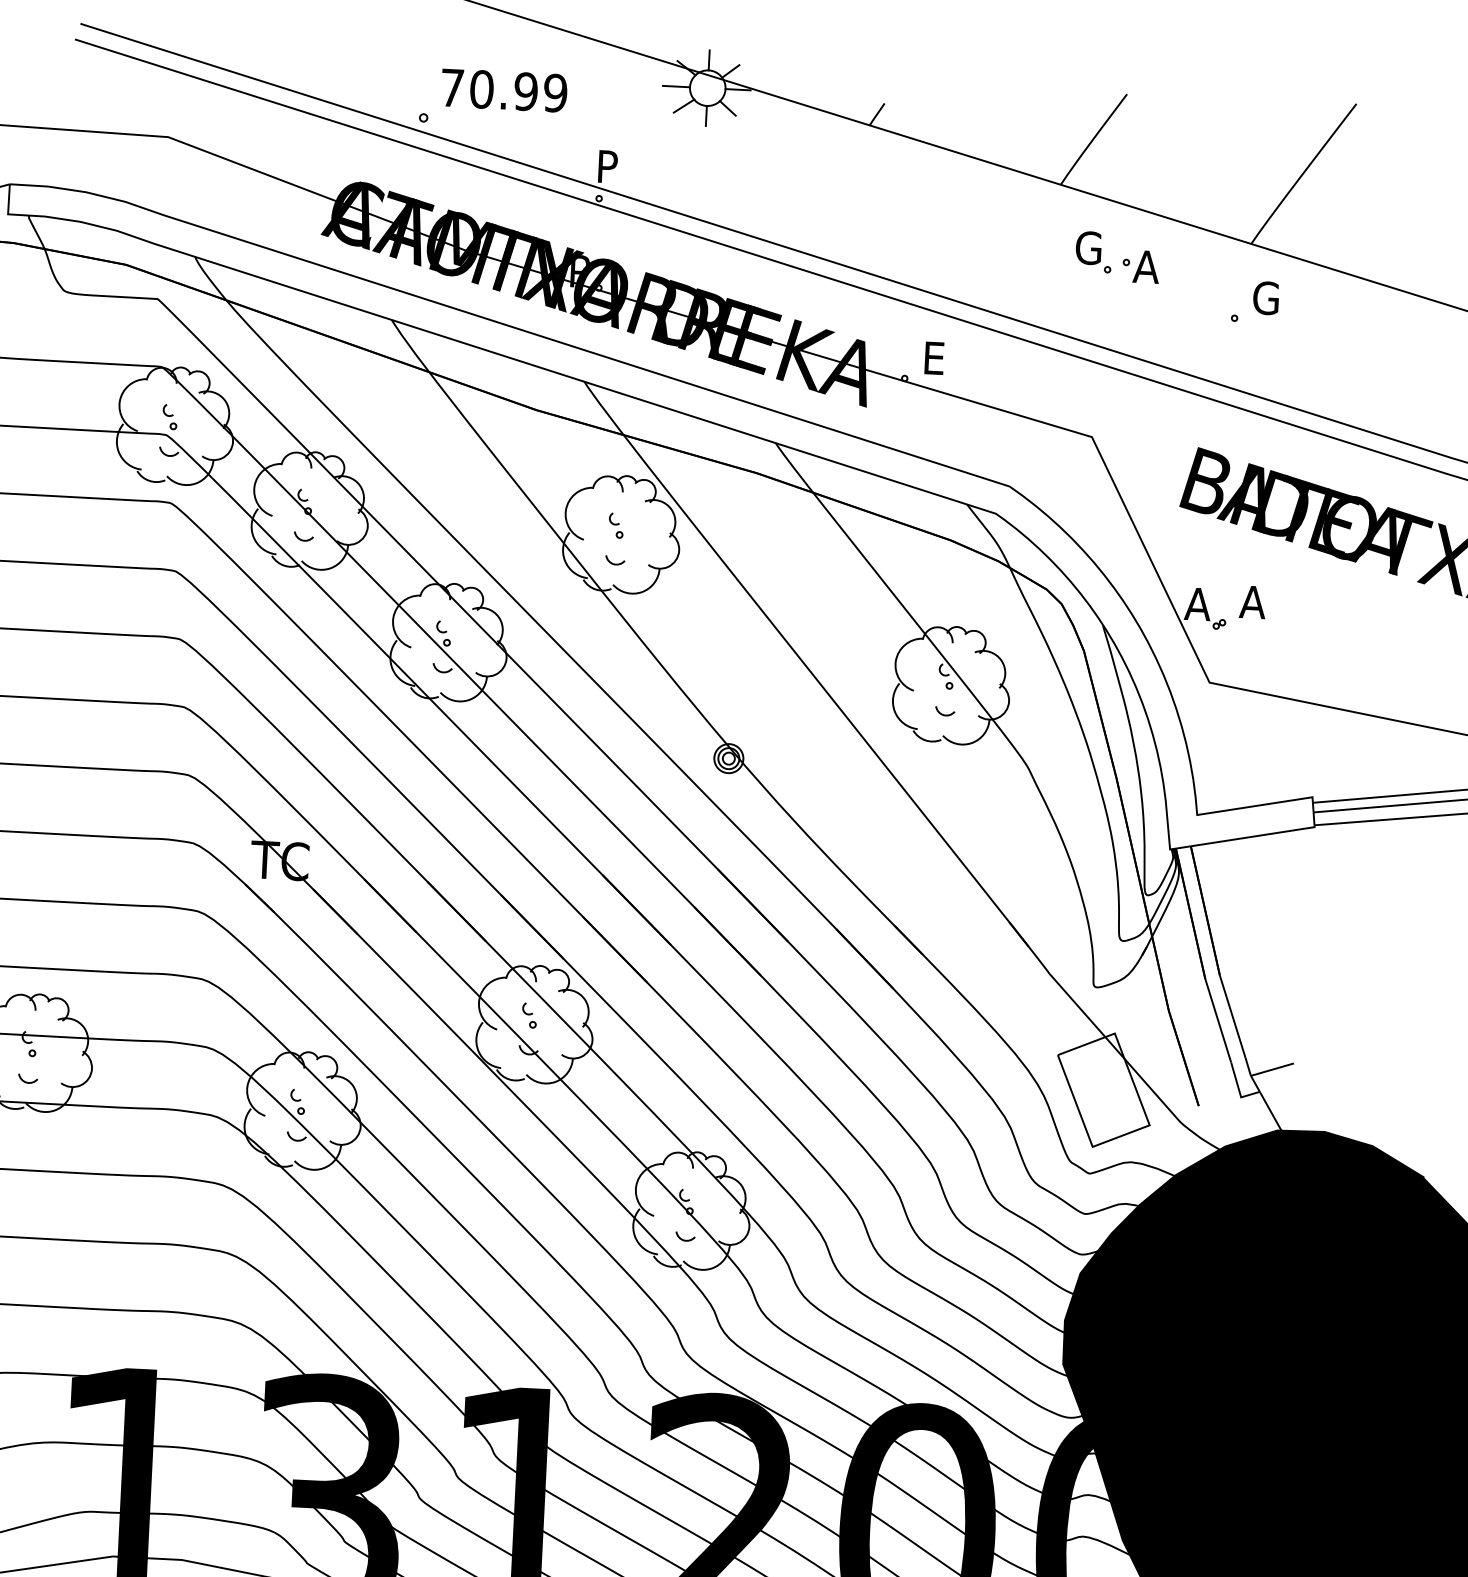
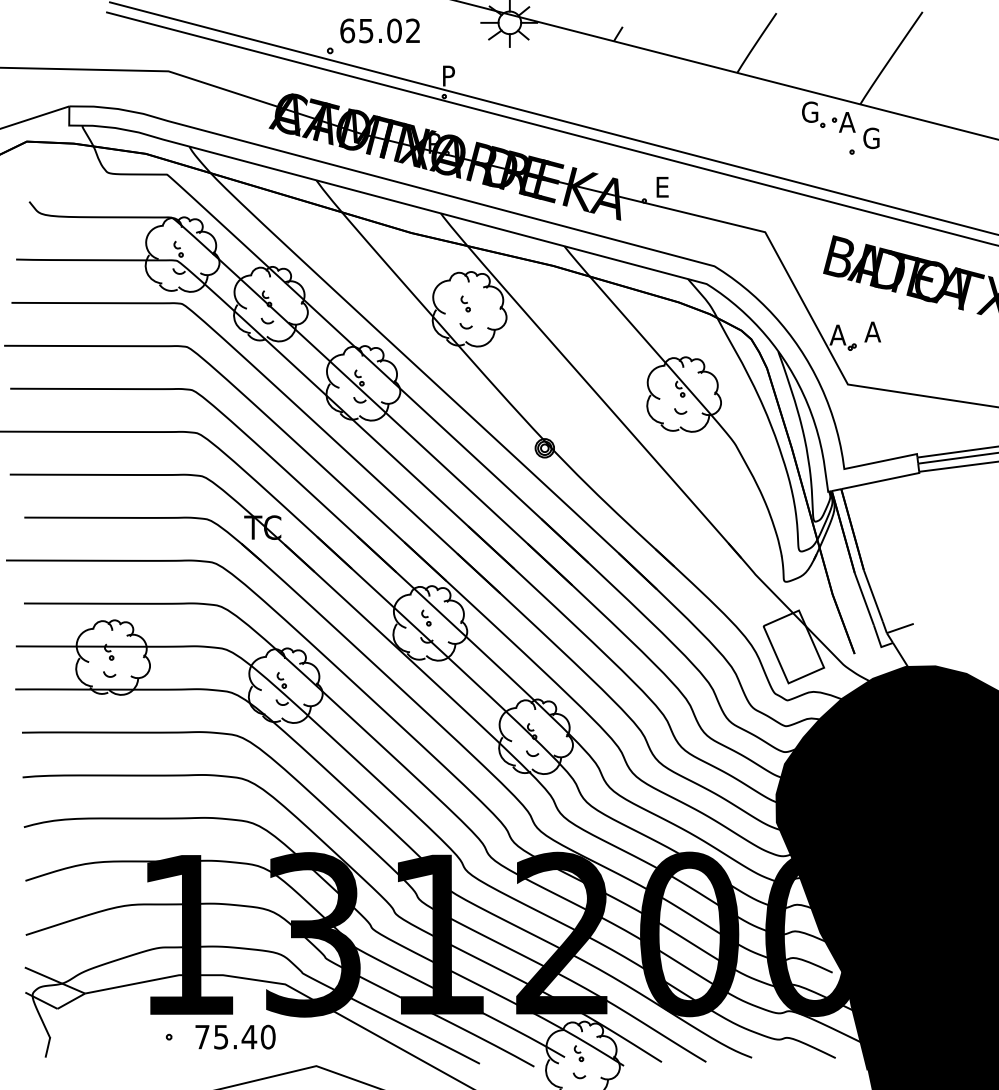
text: (504, 89) -> (380, 30), 70.99 -> 65.02
part: (1117, 256) -> (828, 116), moved

